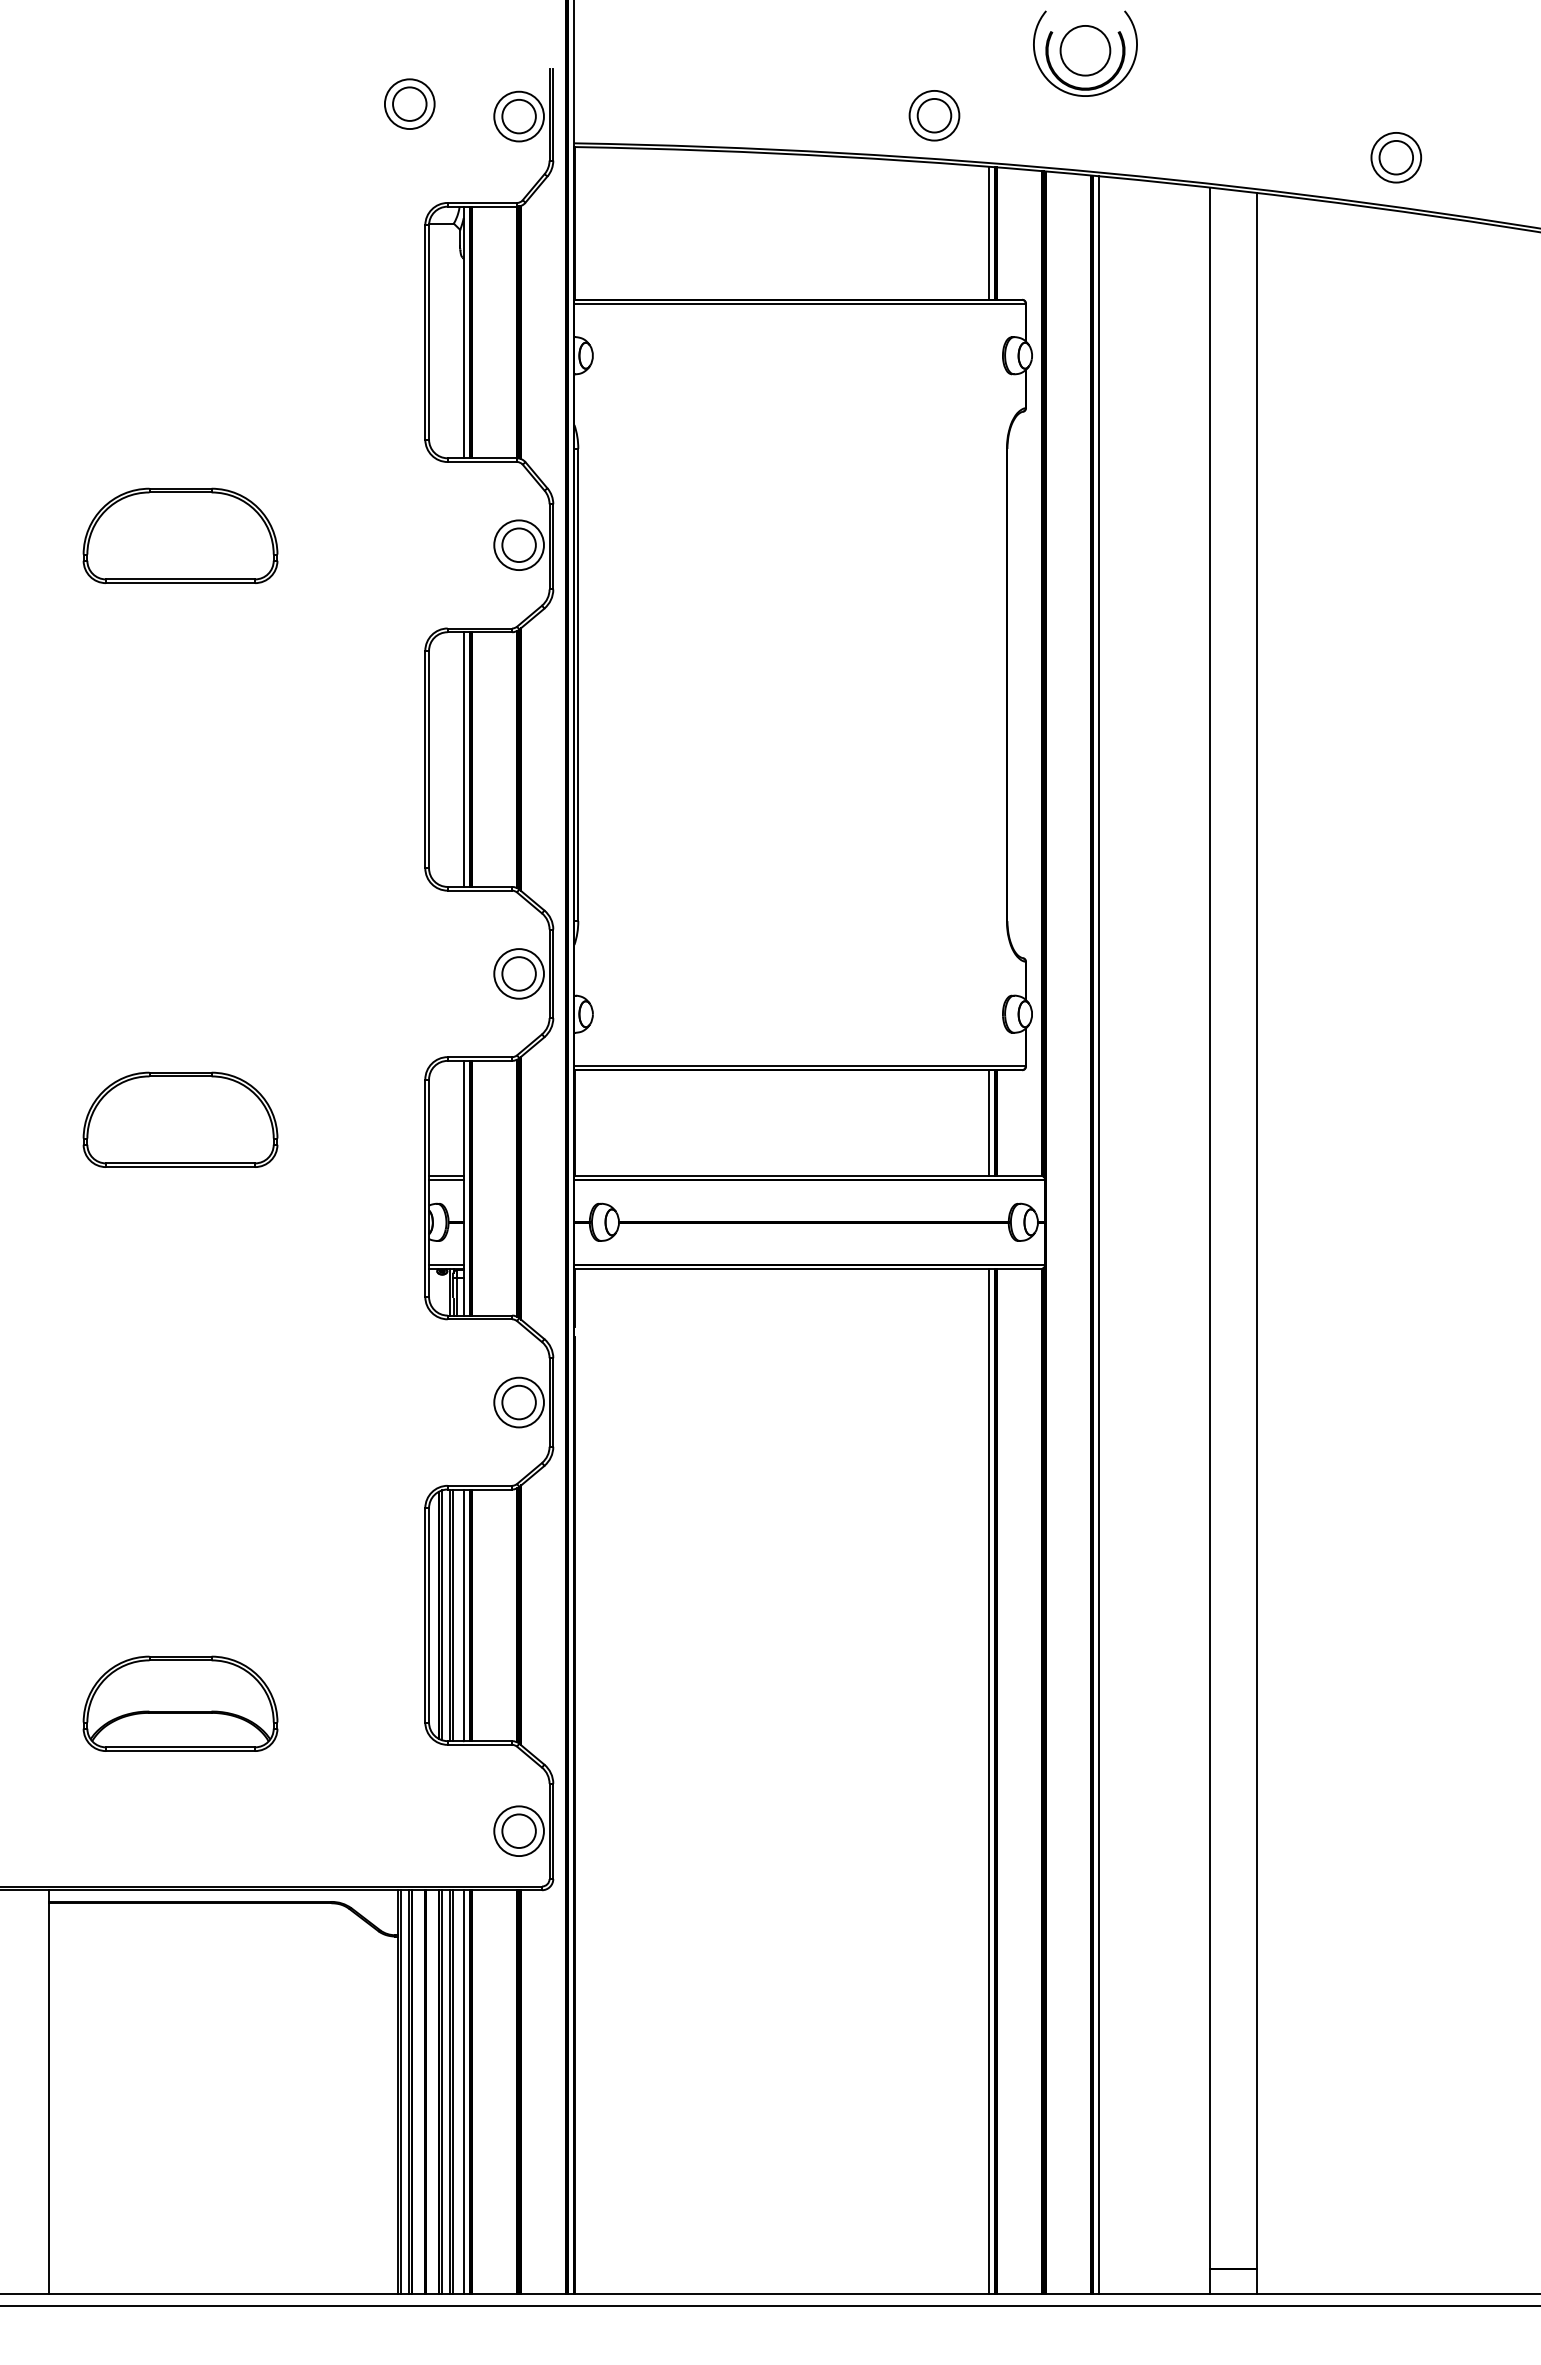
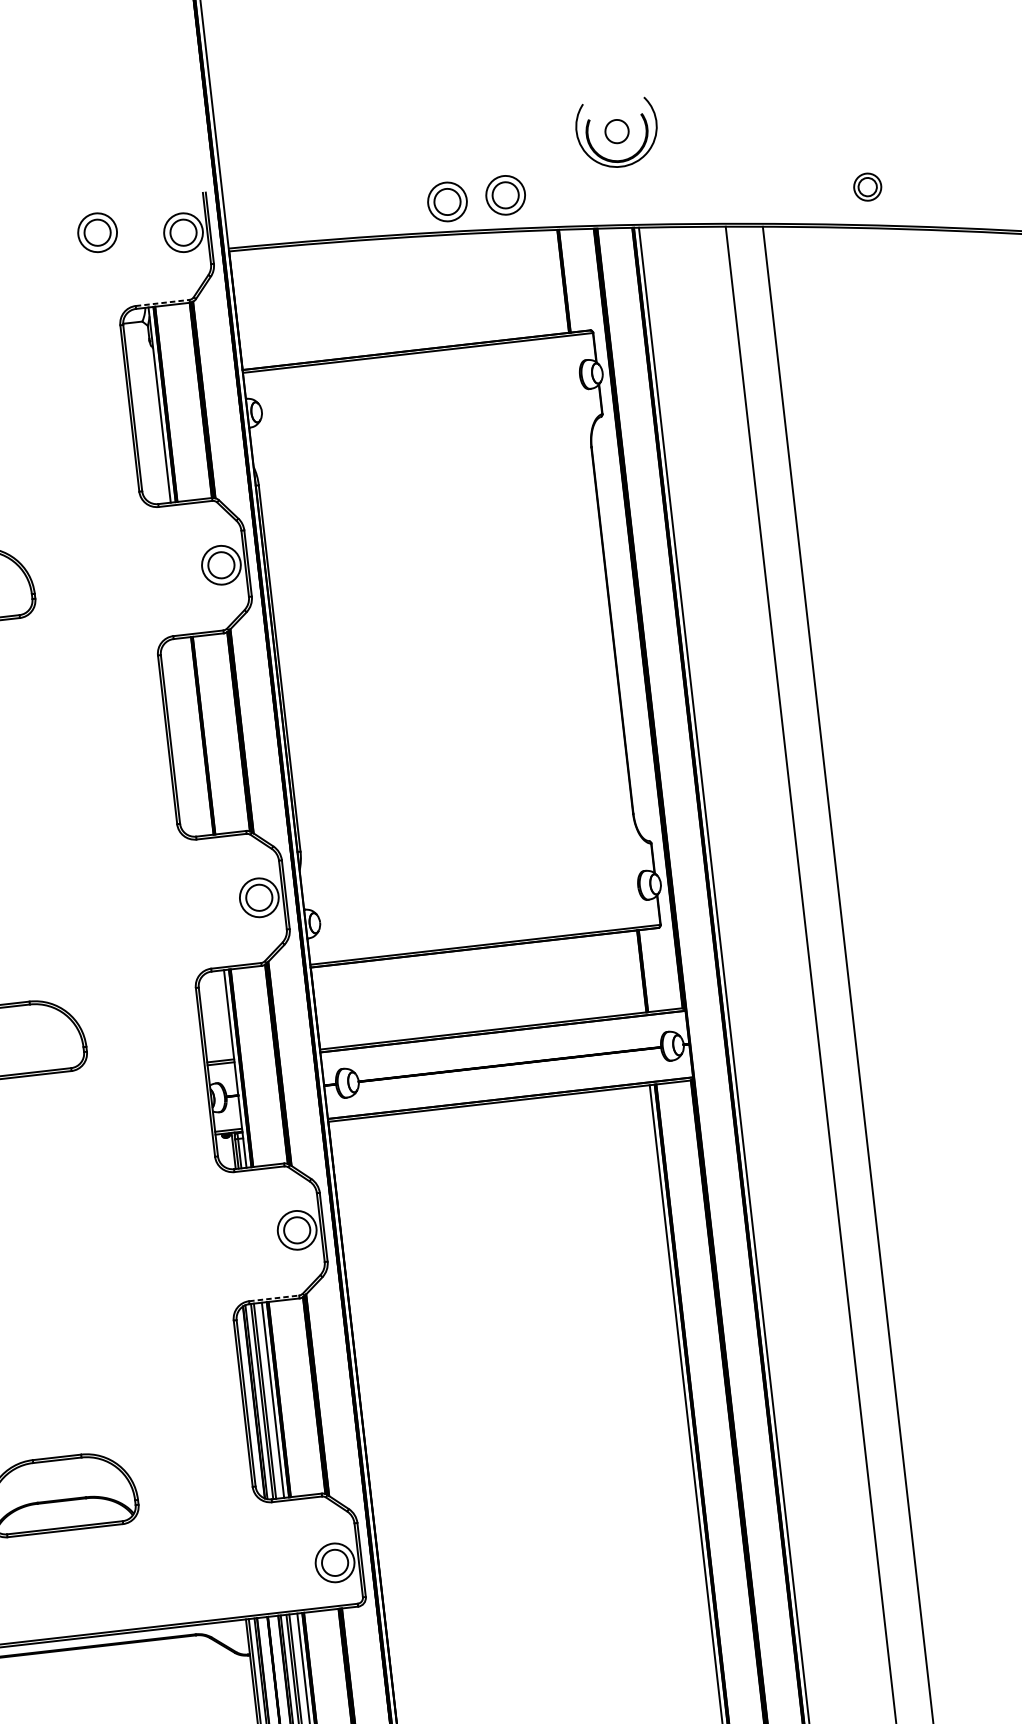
circle: (1085, 50) -> (617, 131), size x0.6
part: (859, 115) -> (447, 201), added
part: (1396, 157) -> (867, 186), size x0.7
line: (482, 202) -> (162, 302), solid -> dashed
line: (988, 232) -> (557, 281), removed
line: (463, 759) -> (197, 736), removed
line: (988, 1122) -> (636, 971), removed
line: (480, 1485) -> (274, 1298), solid -> dashed

